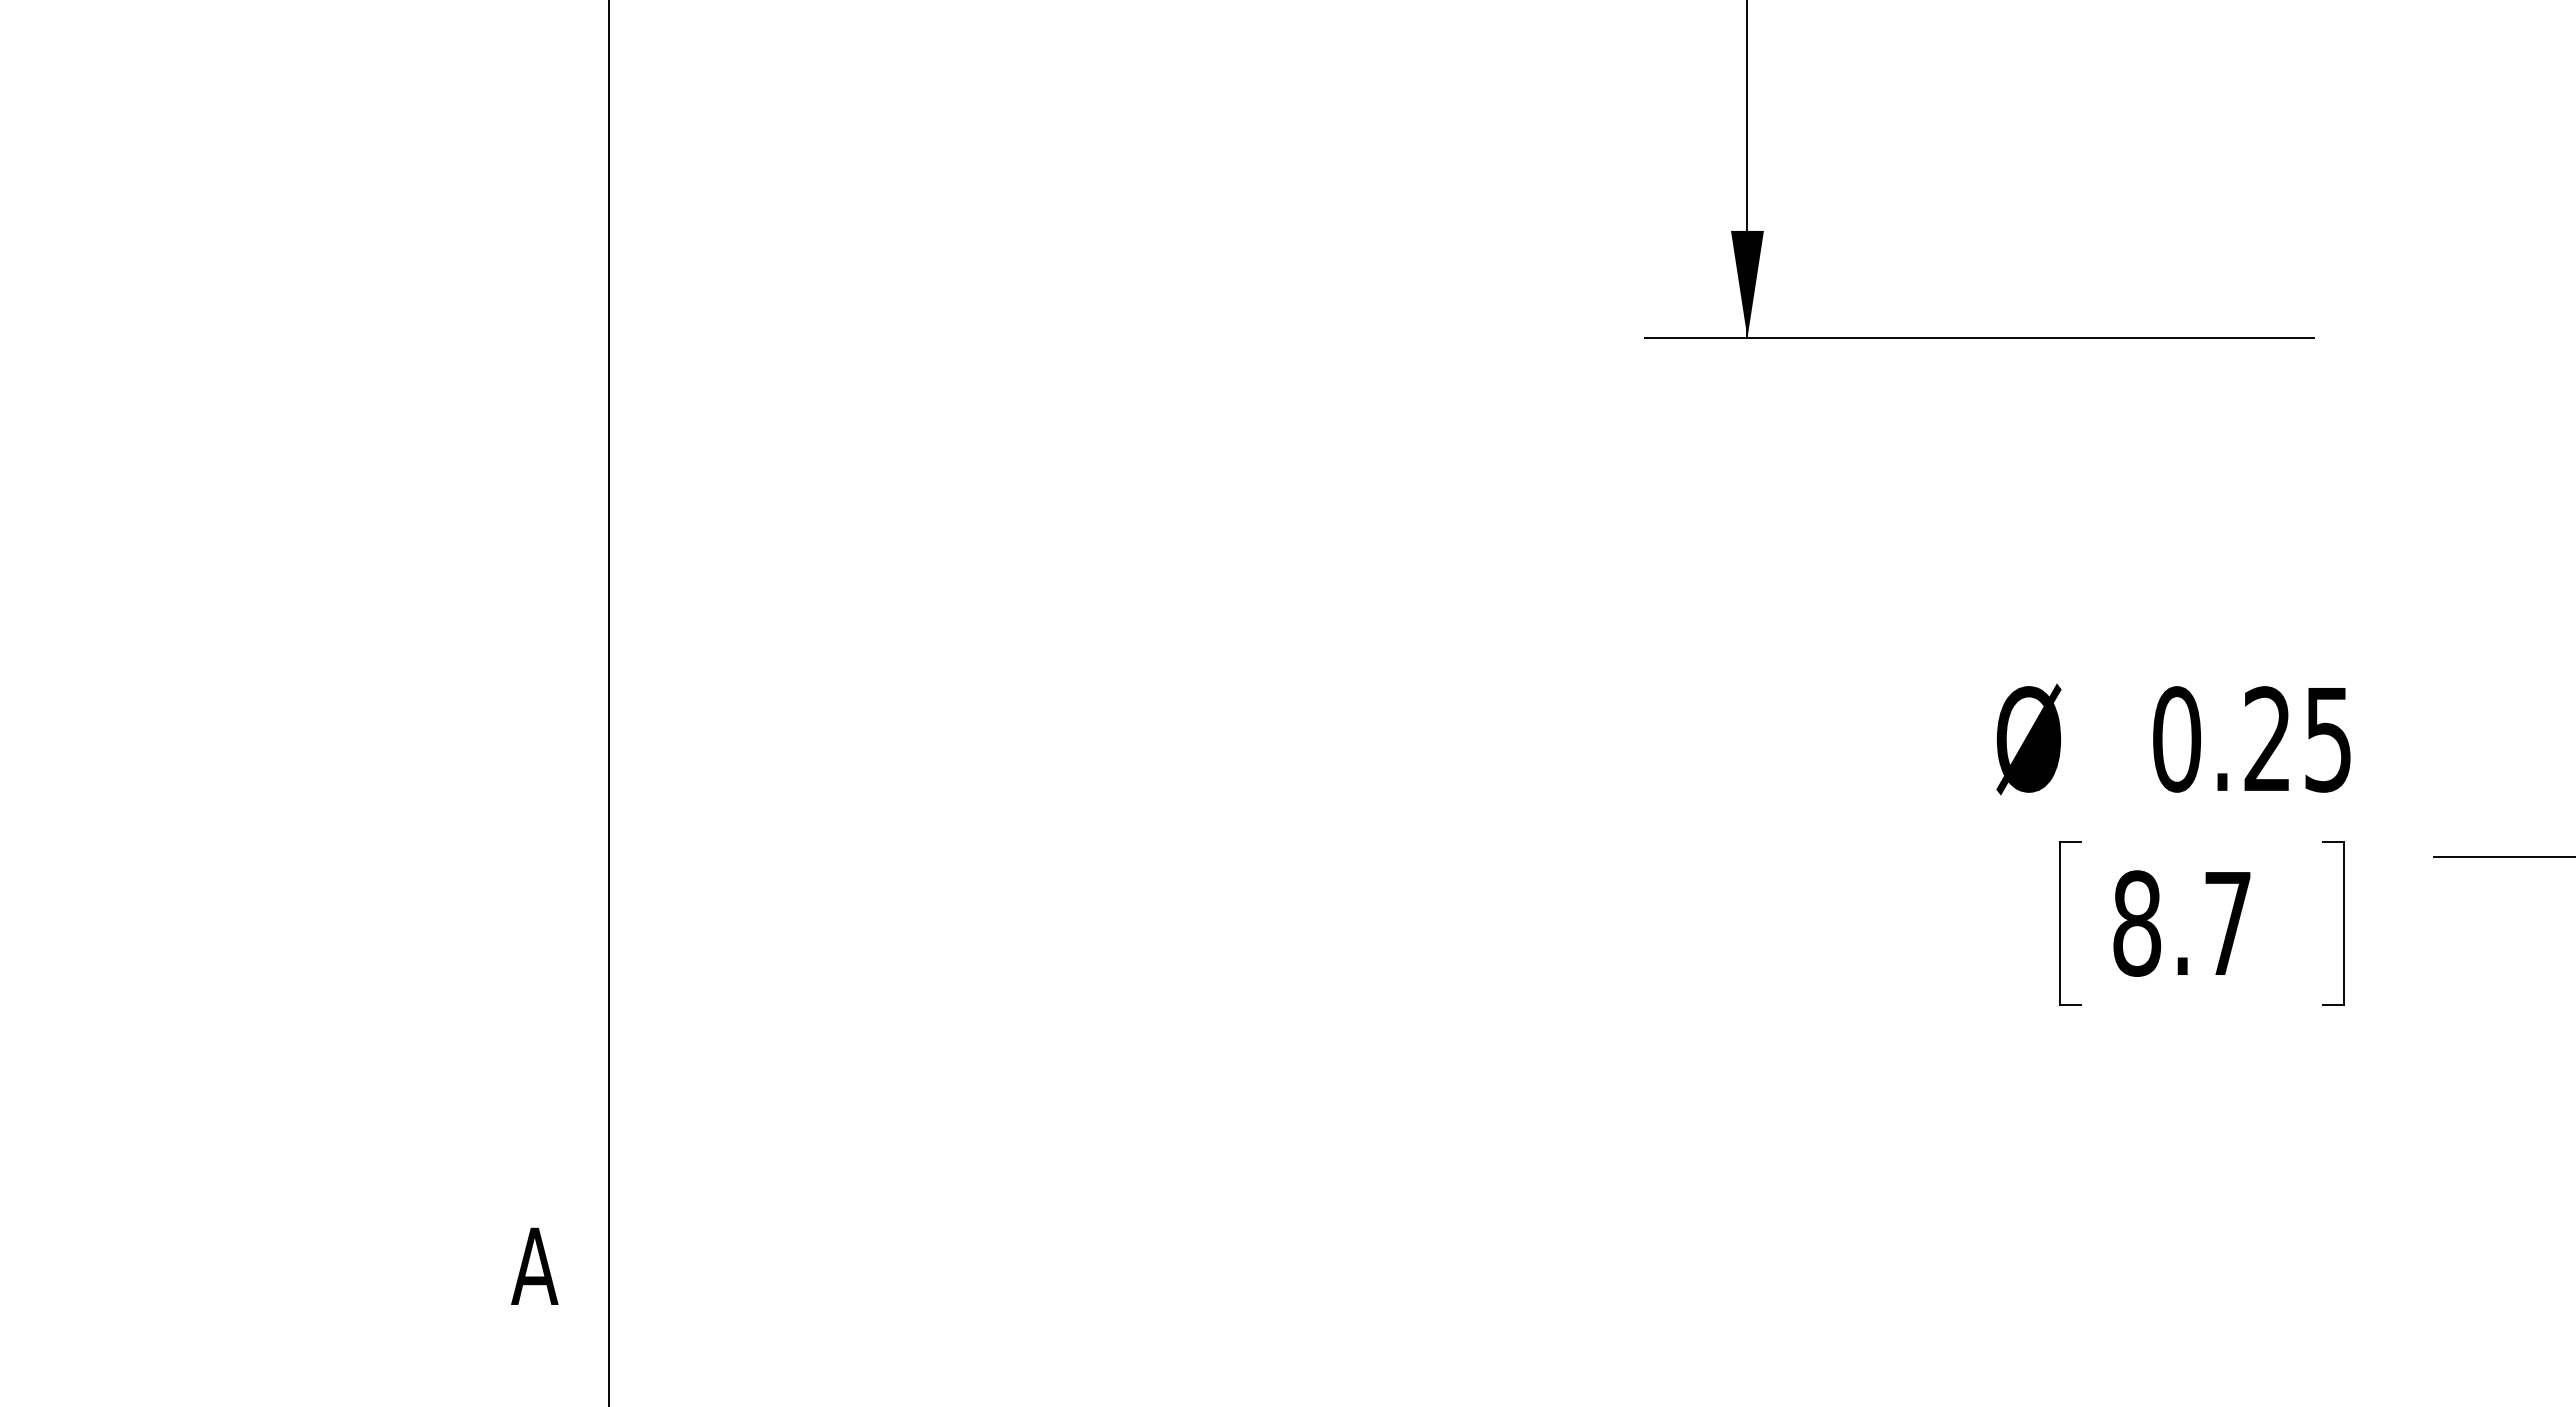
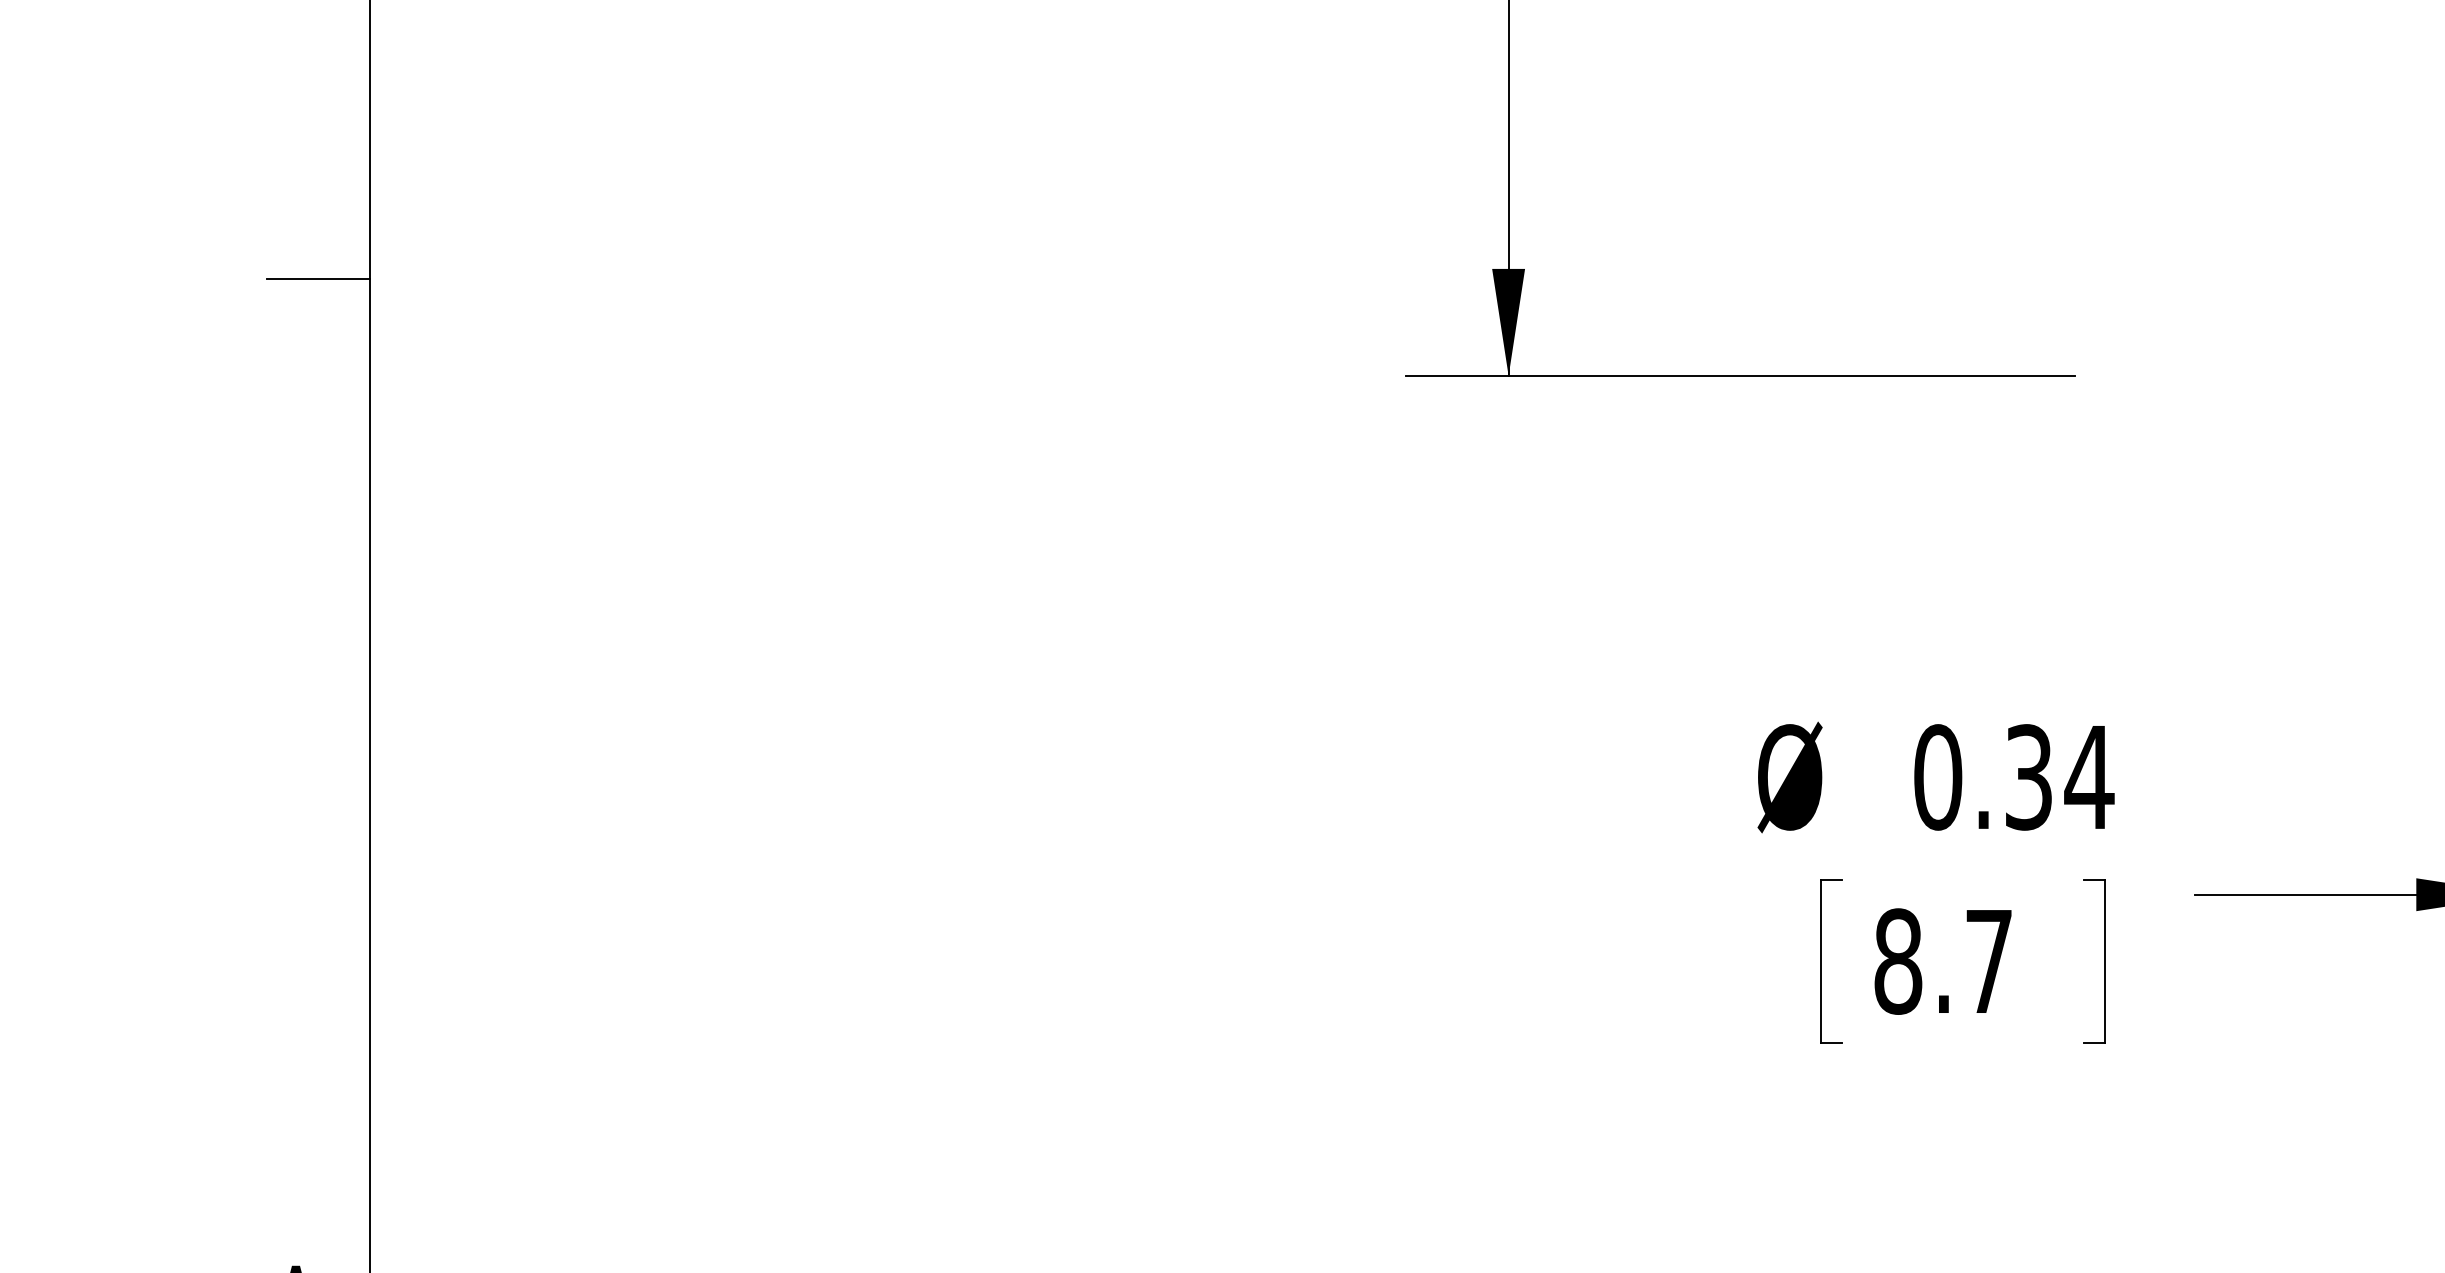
line: (556, 240) -> (317, 278), added
text: (2298, 739) -> (2059, 777), 0.25 -> 0.34

